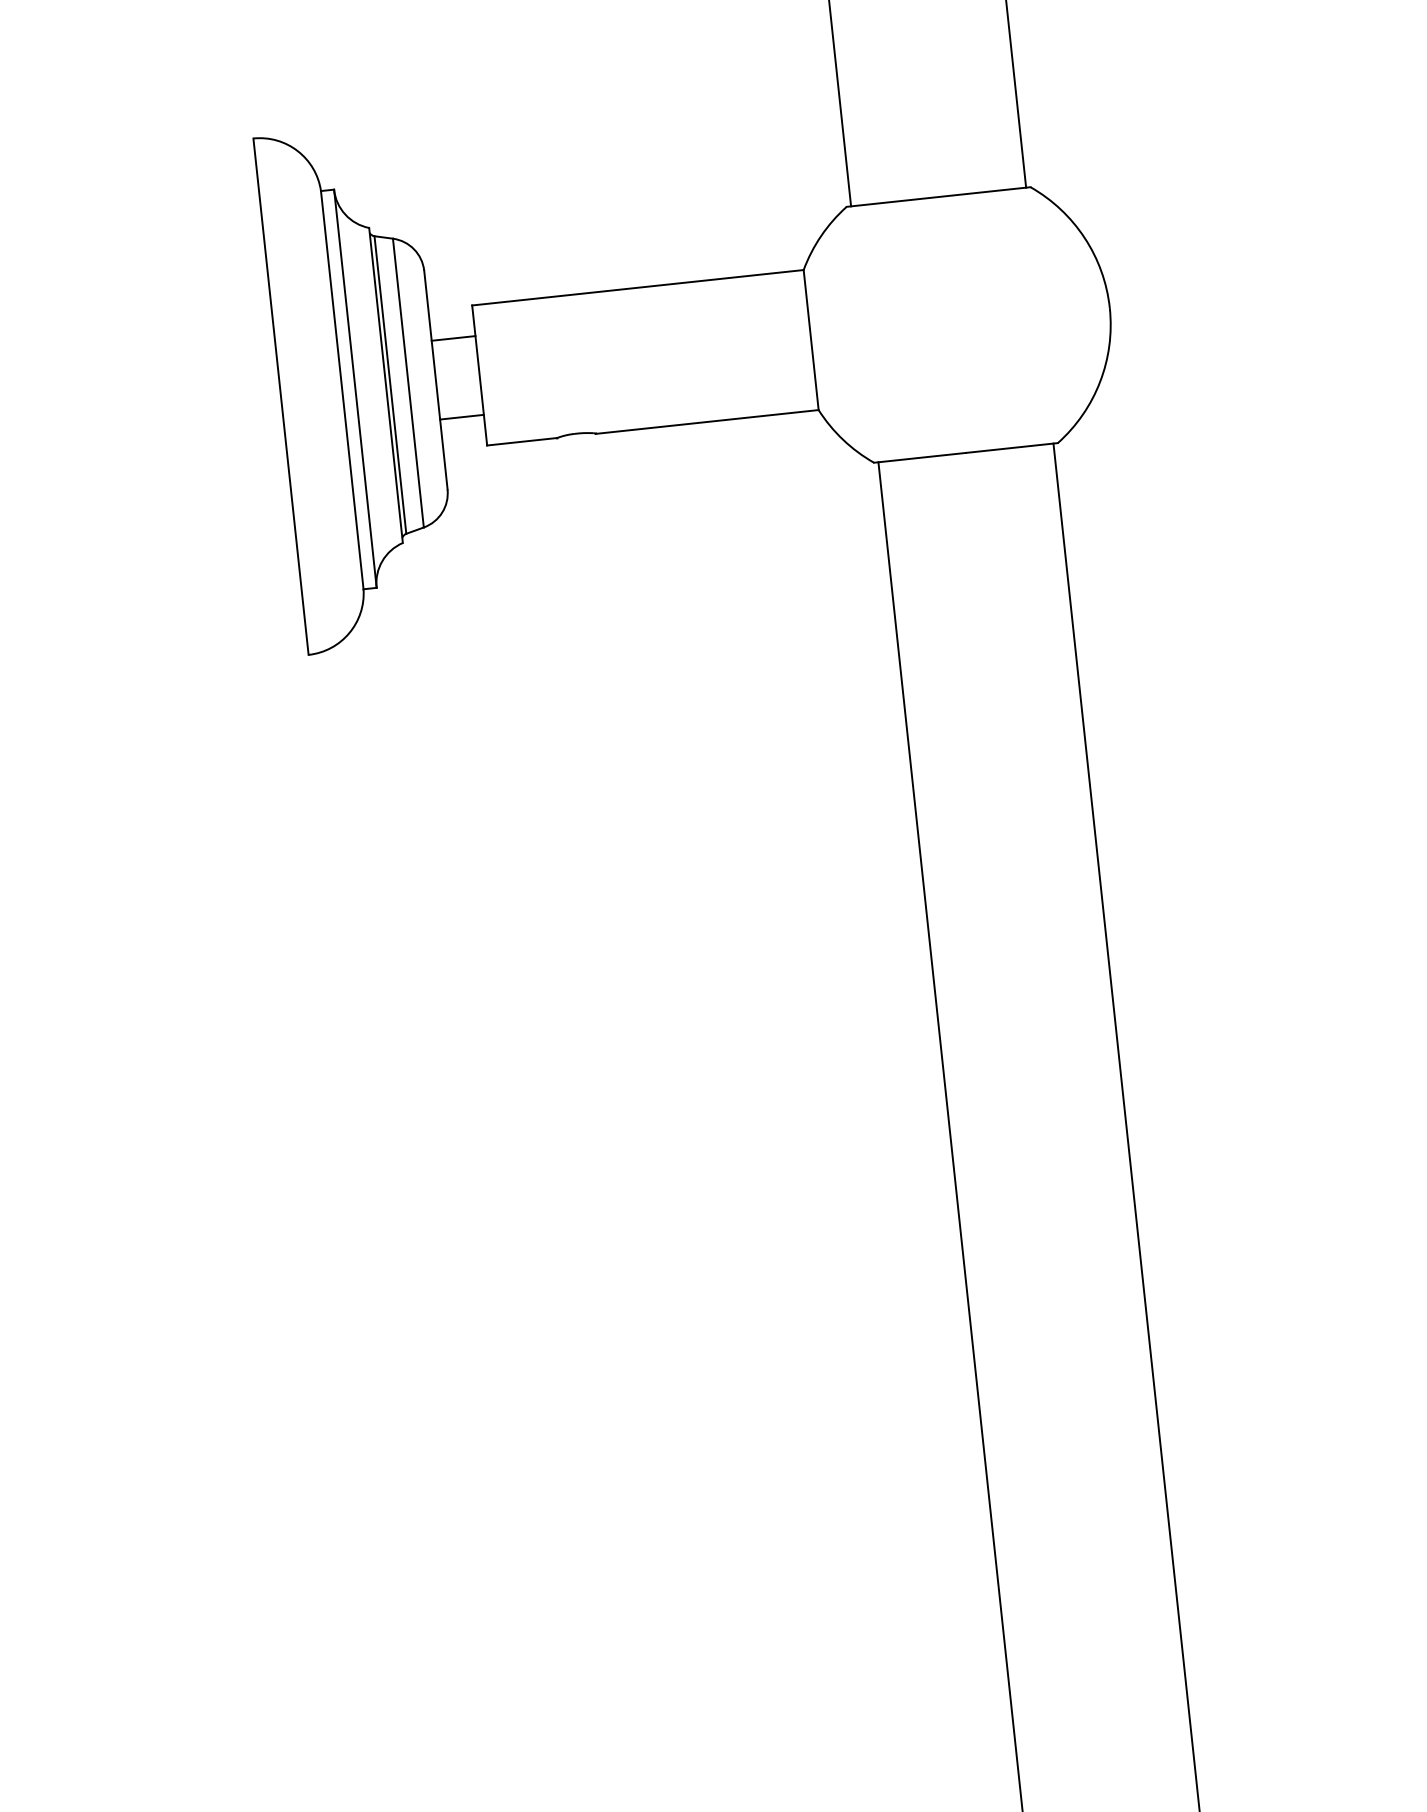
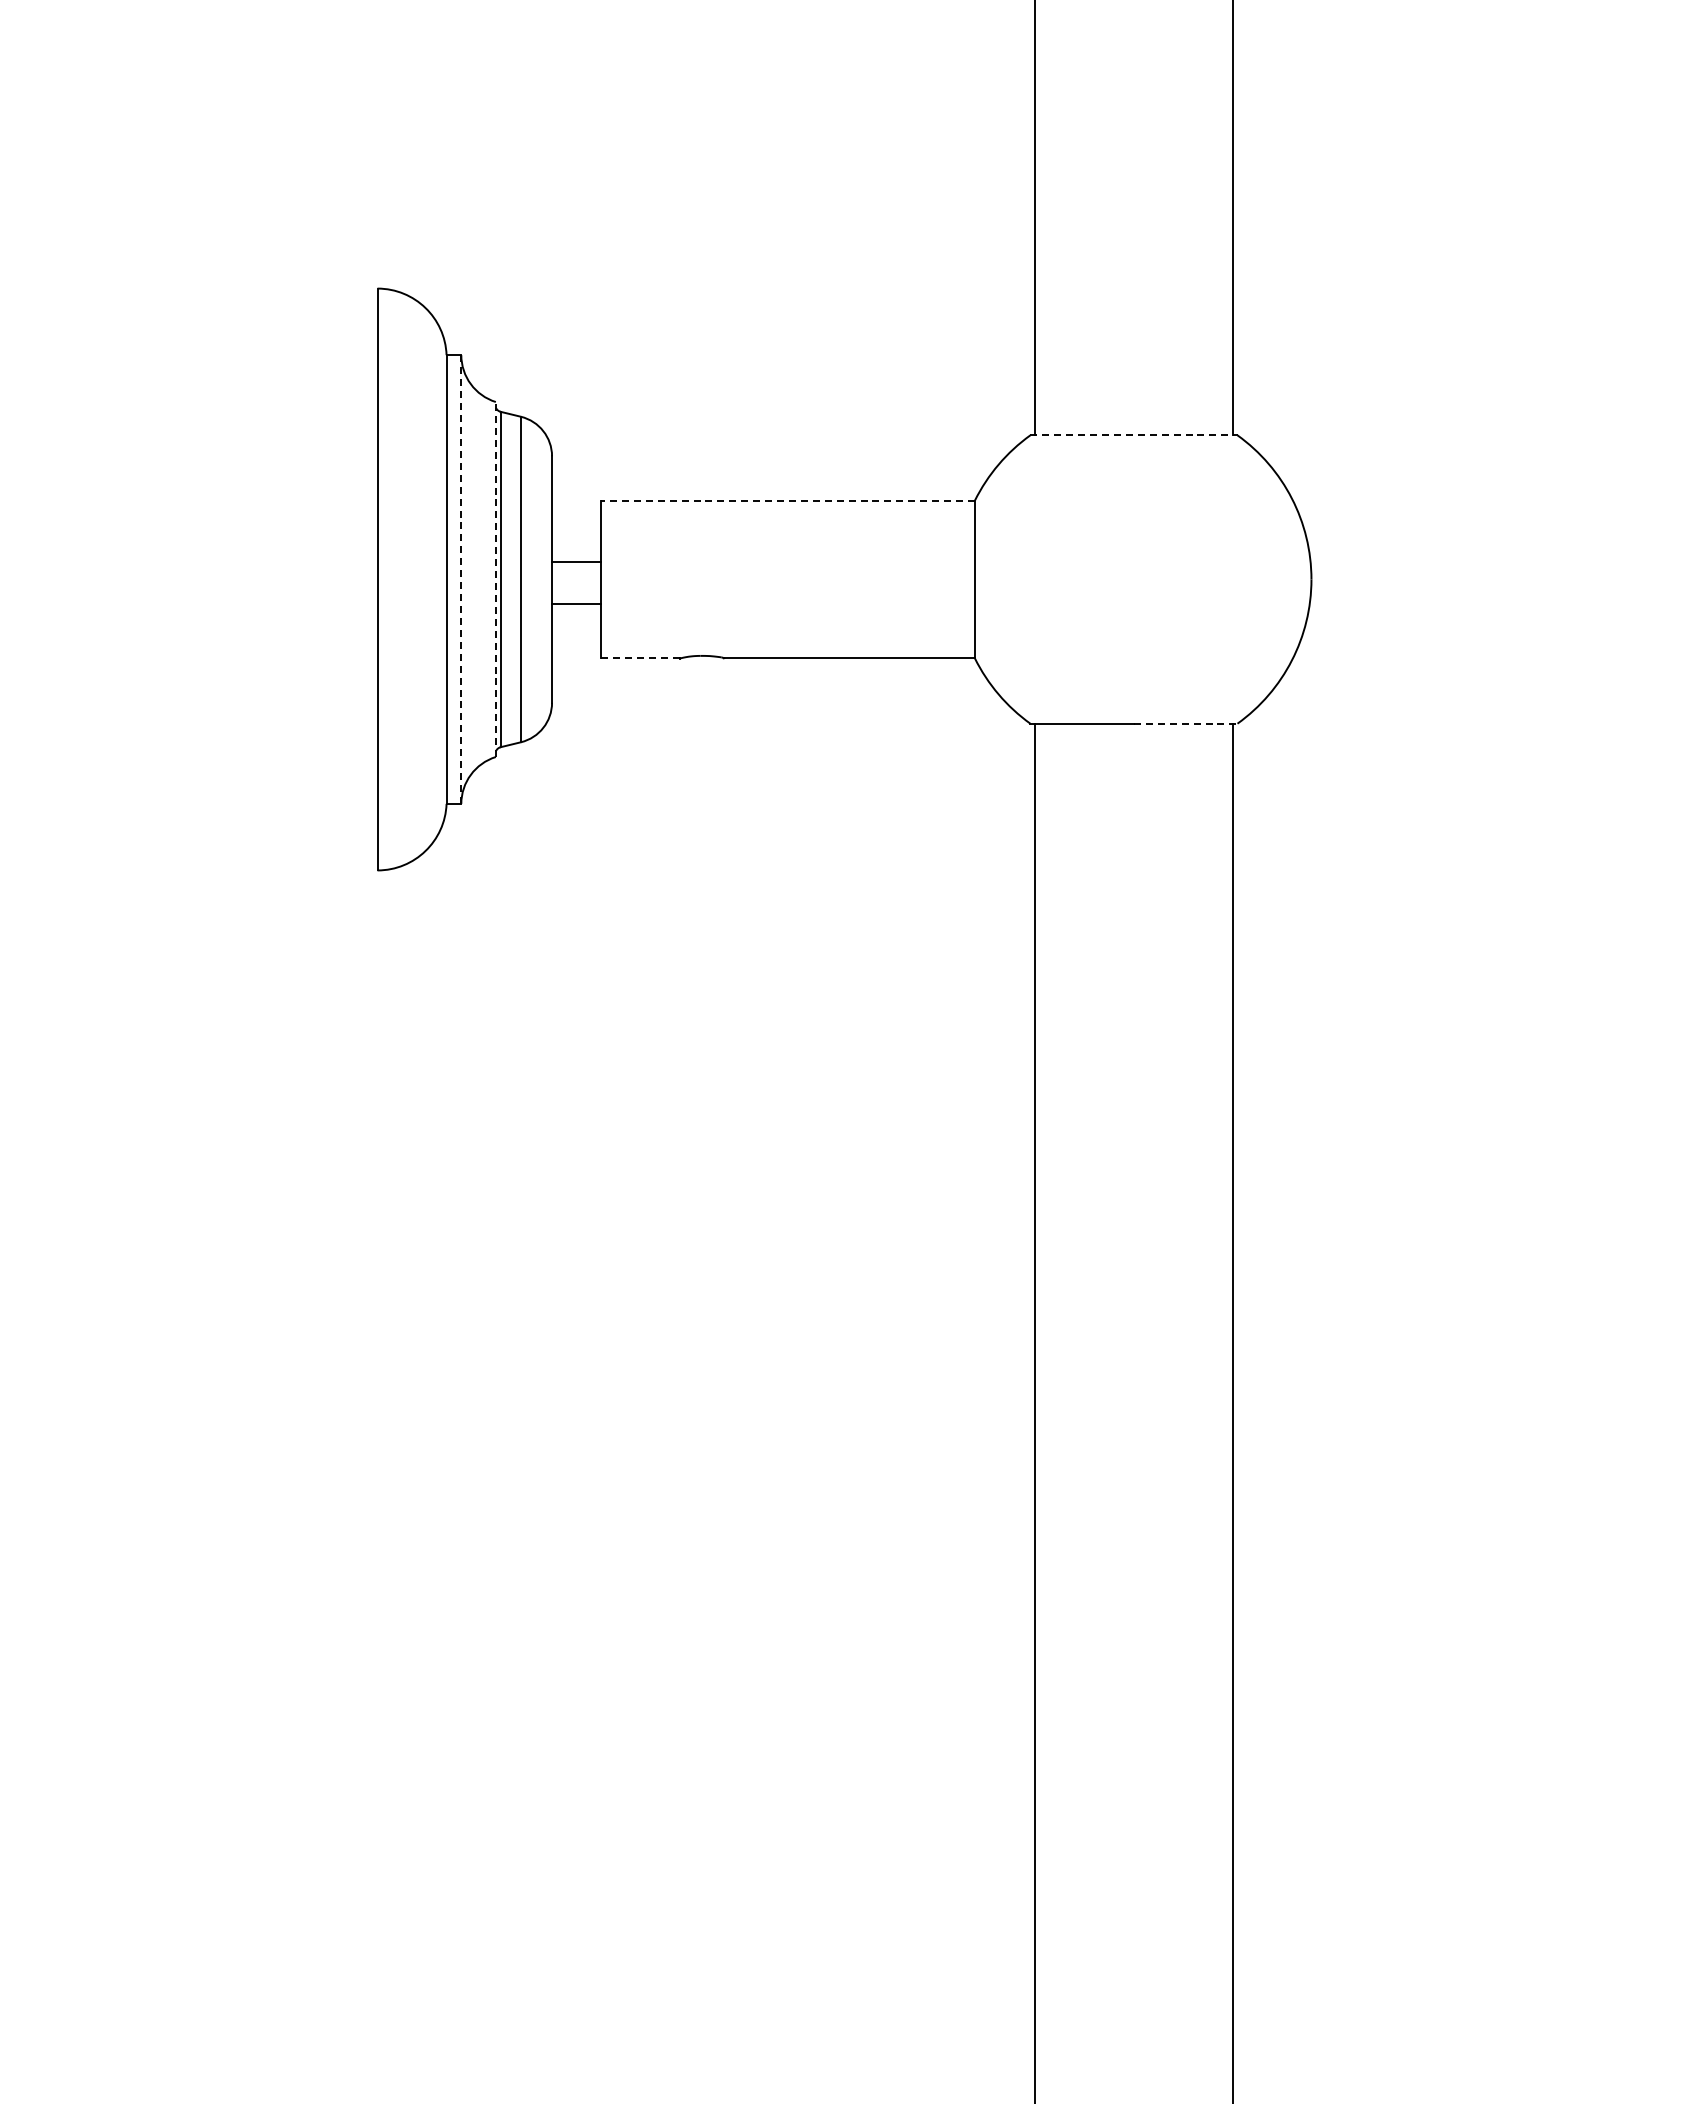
line: (938, 197) -> (1133, 435), solid -> dashed
line: (638, 287) -> (788, 500), solid -> dashed
line: (453, 338) -> (576, 604), moved
line: (385, 385) -> (495, 579), solid -> dashed
line: (355, 388) -> (461, 579), solid -> dashed
line: (461, 416) -> (576, 561), moved
line: (522, 441) -> (641, 658), solid -> dashed
line: (1011, 447) -> (1185, 723), solid -> dashed

